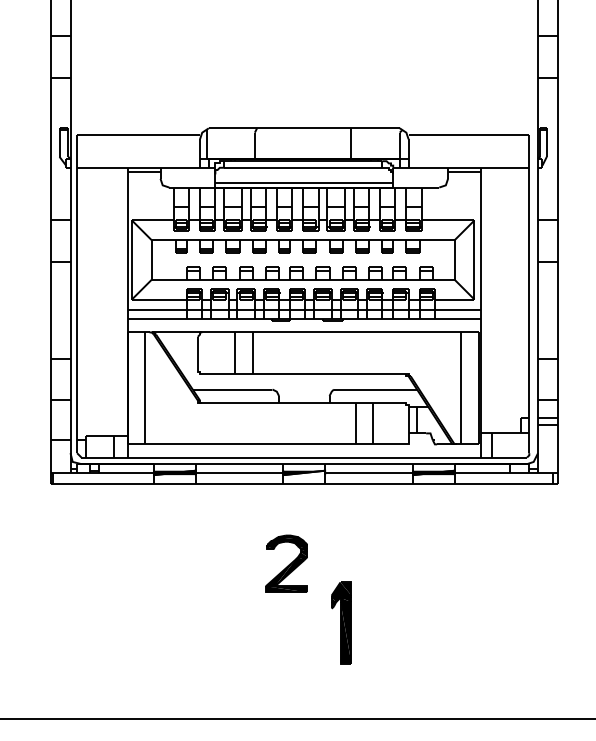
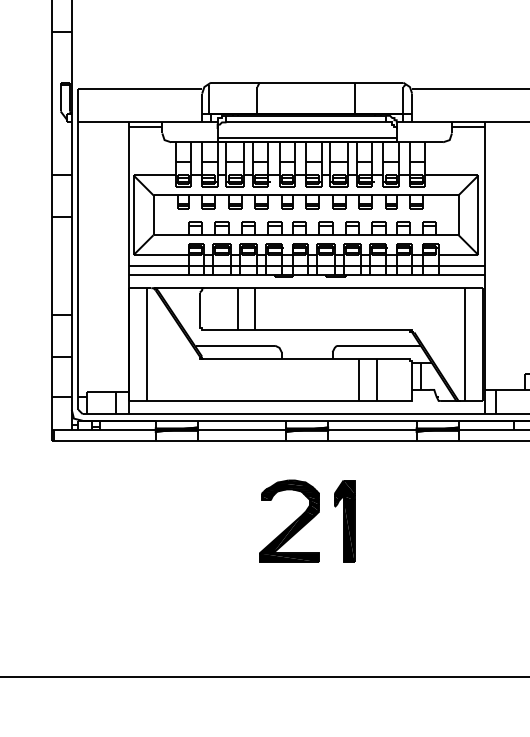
fill: (304, 472) -> (307, 429), added
part: (286, 563) -> (289, 520), size x1.43
part: (341, 622) -> (344, 520), moved

